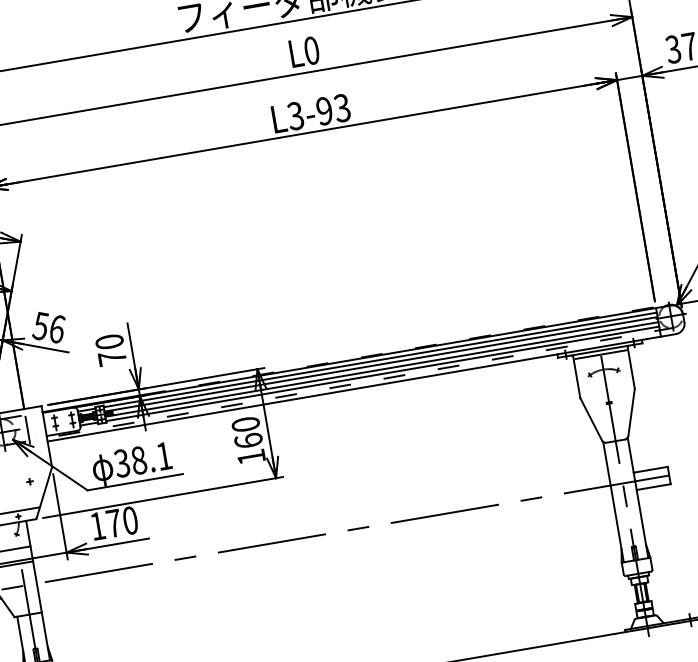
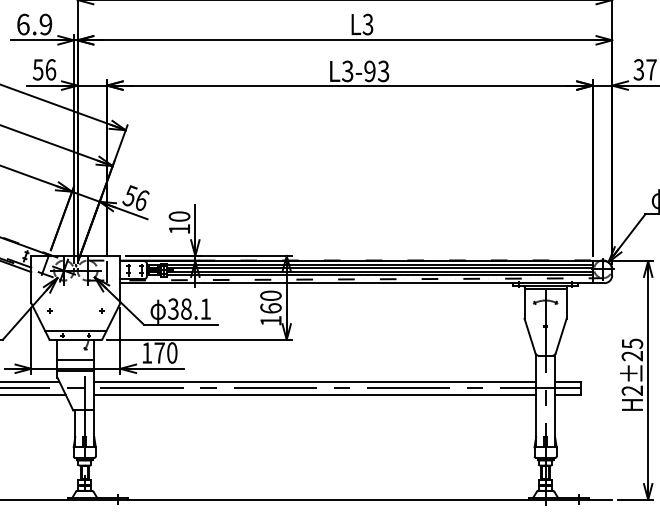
text: (310, 50) -> (367, 24), L0 -> L3
text: (112, 358) -> (179, 229), 70 -> 10
line: (322, 525) -> (315, 381), added
line: (325, 542) -> (315, 394), added

